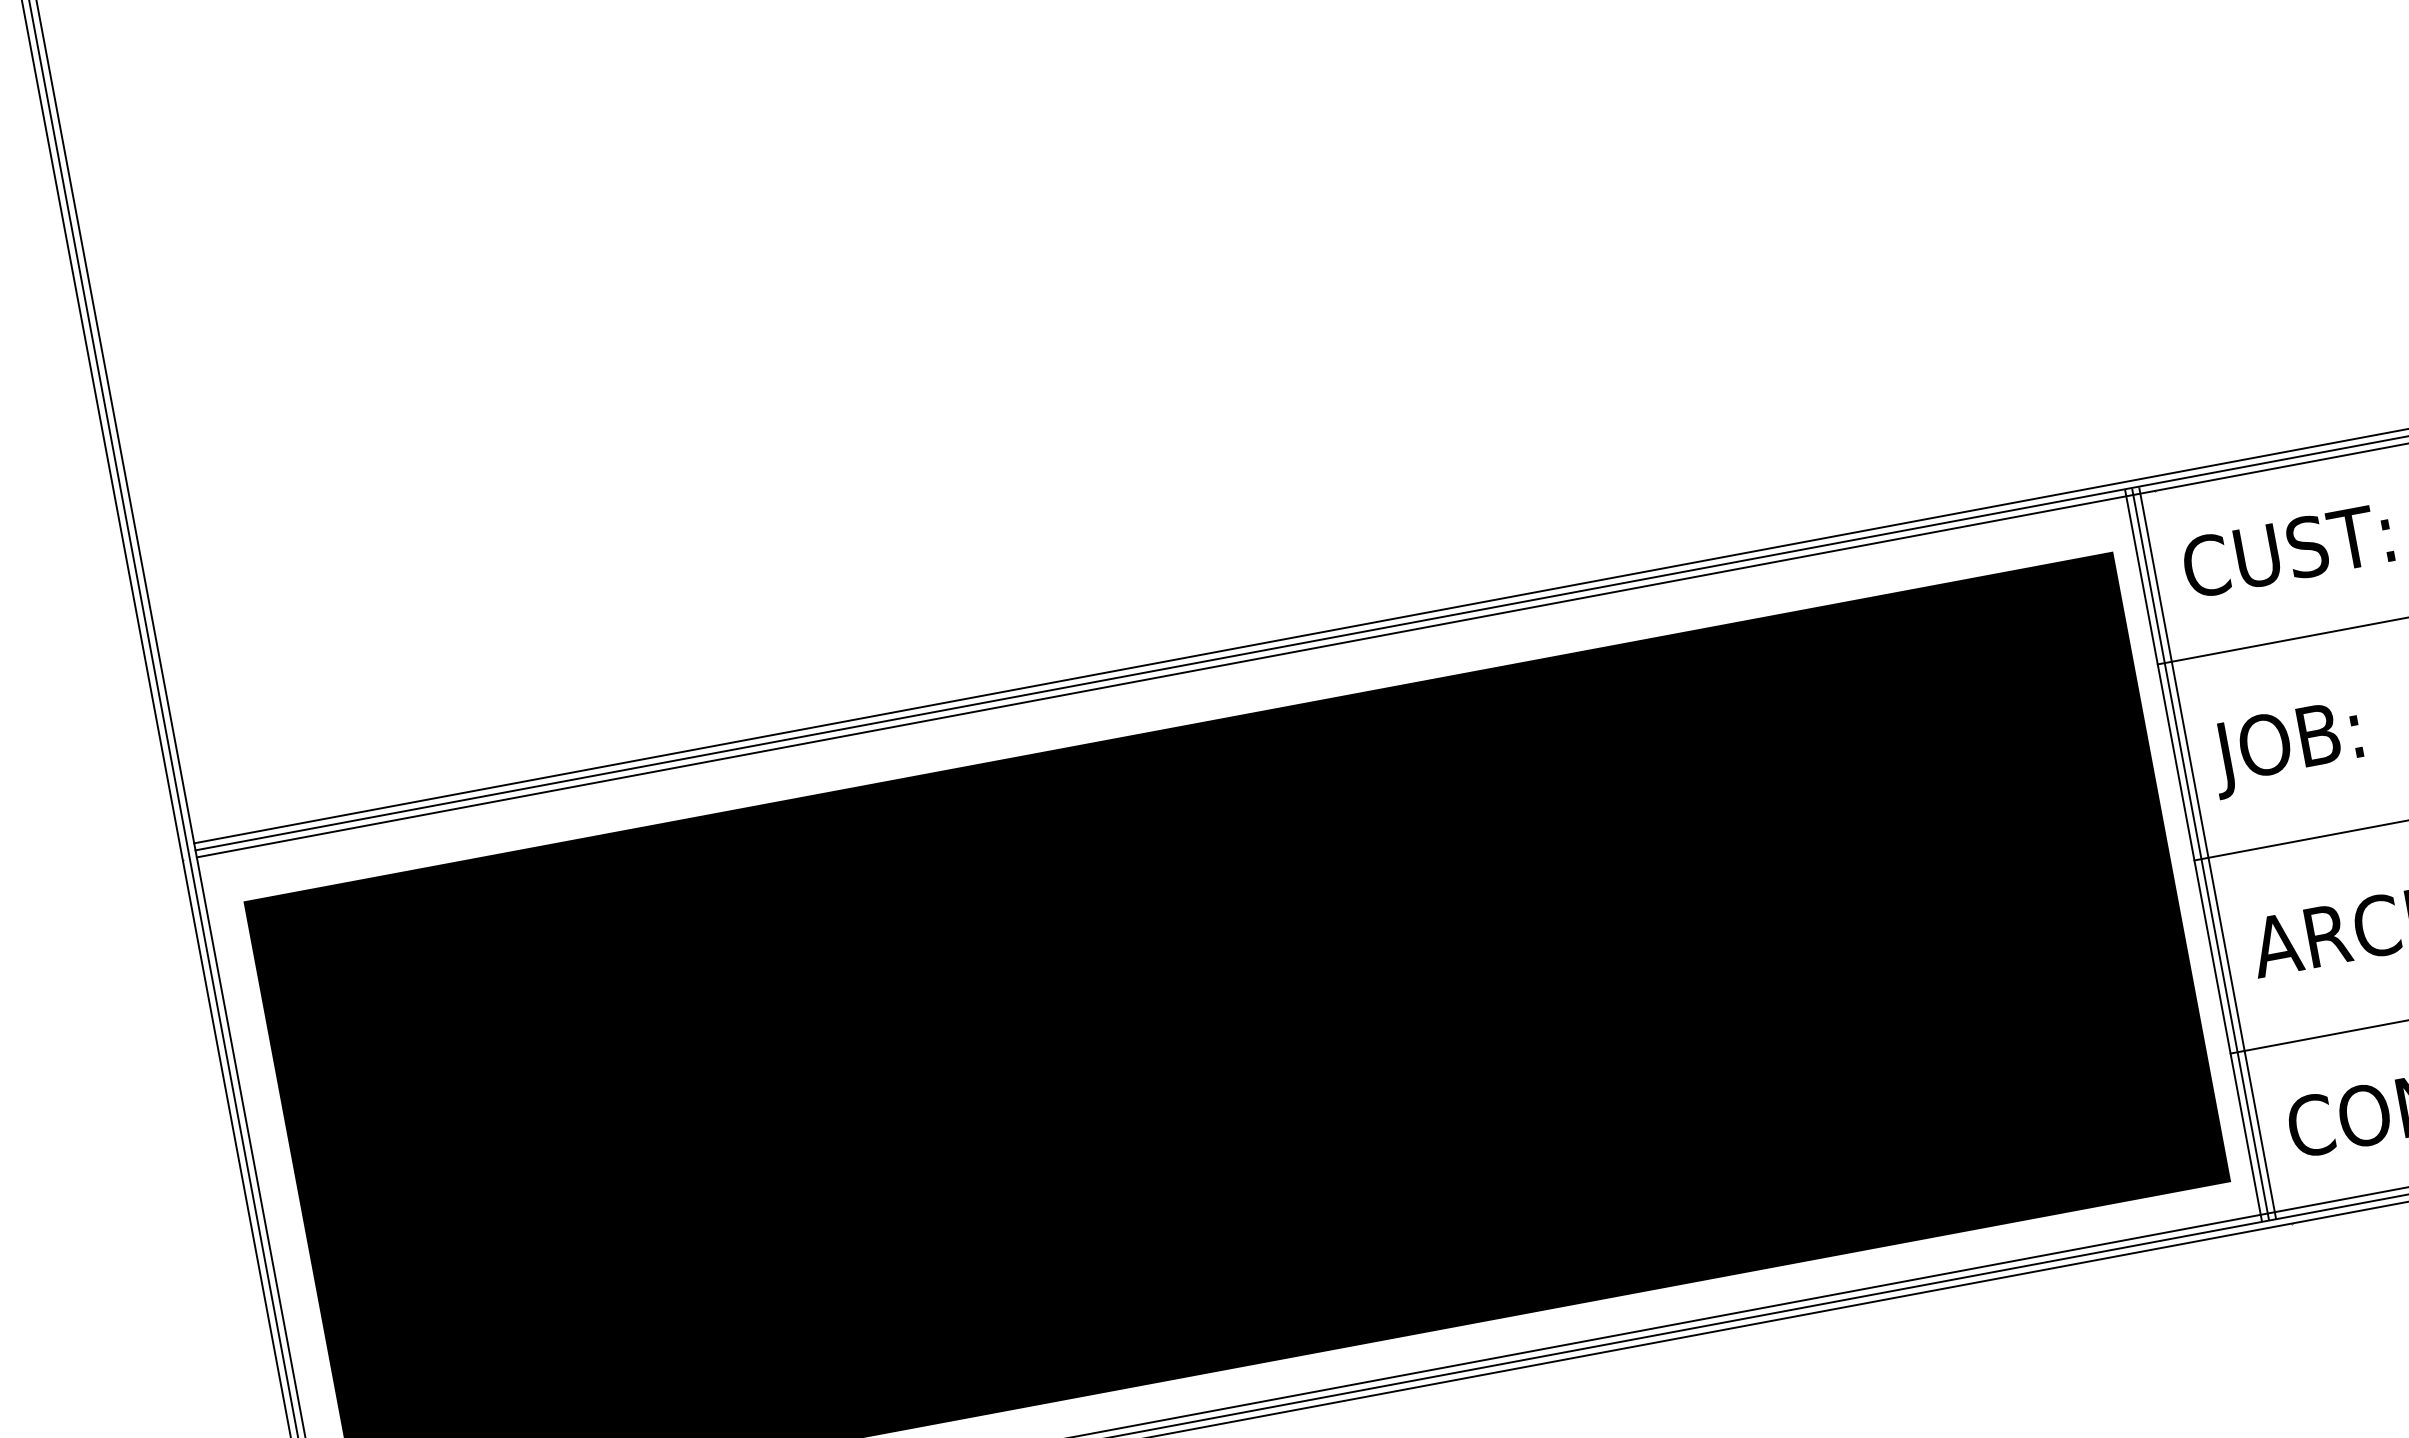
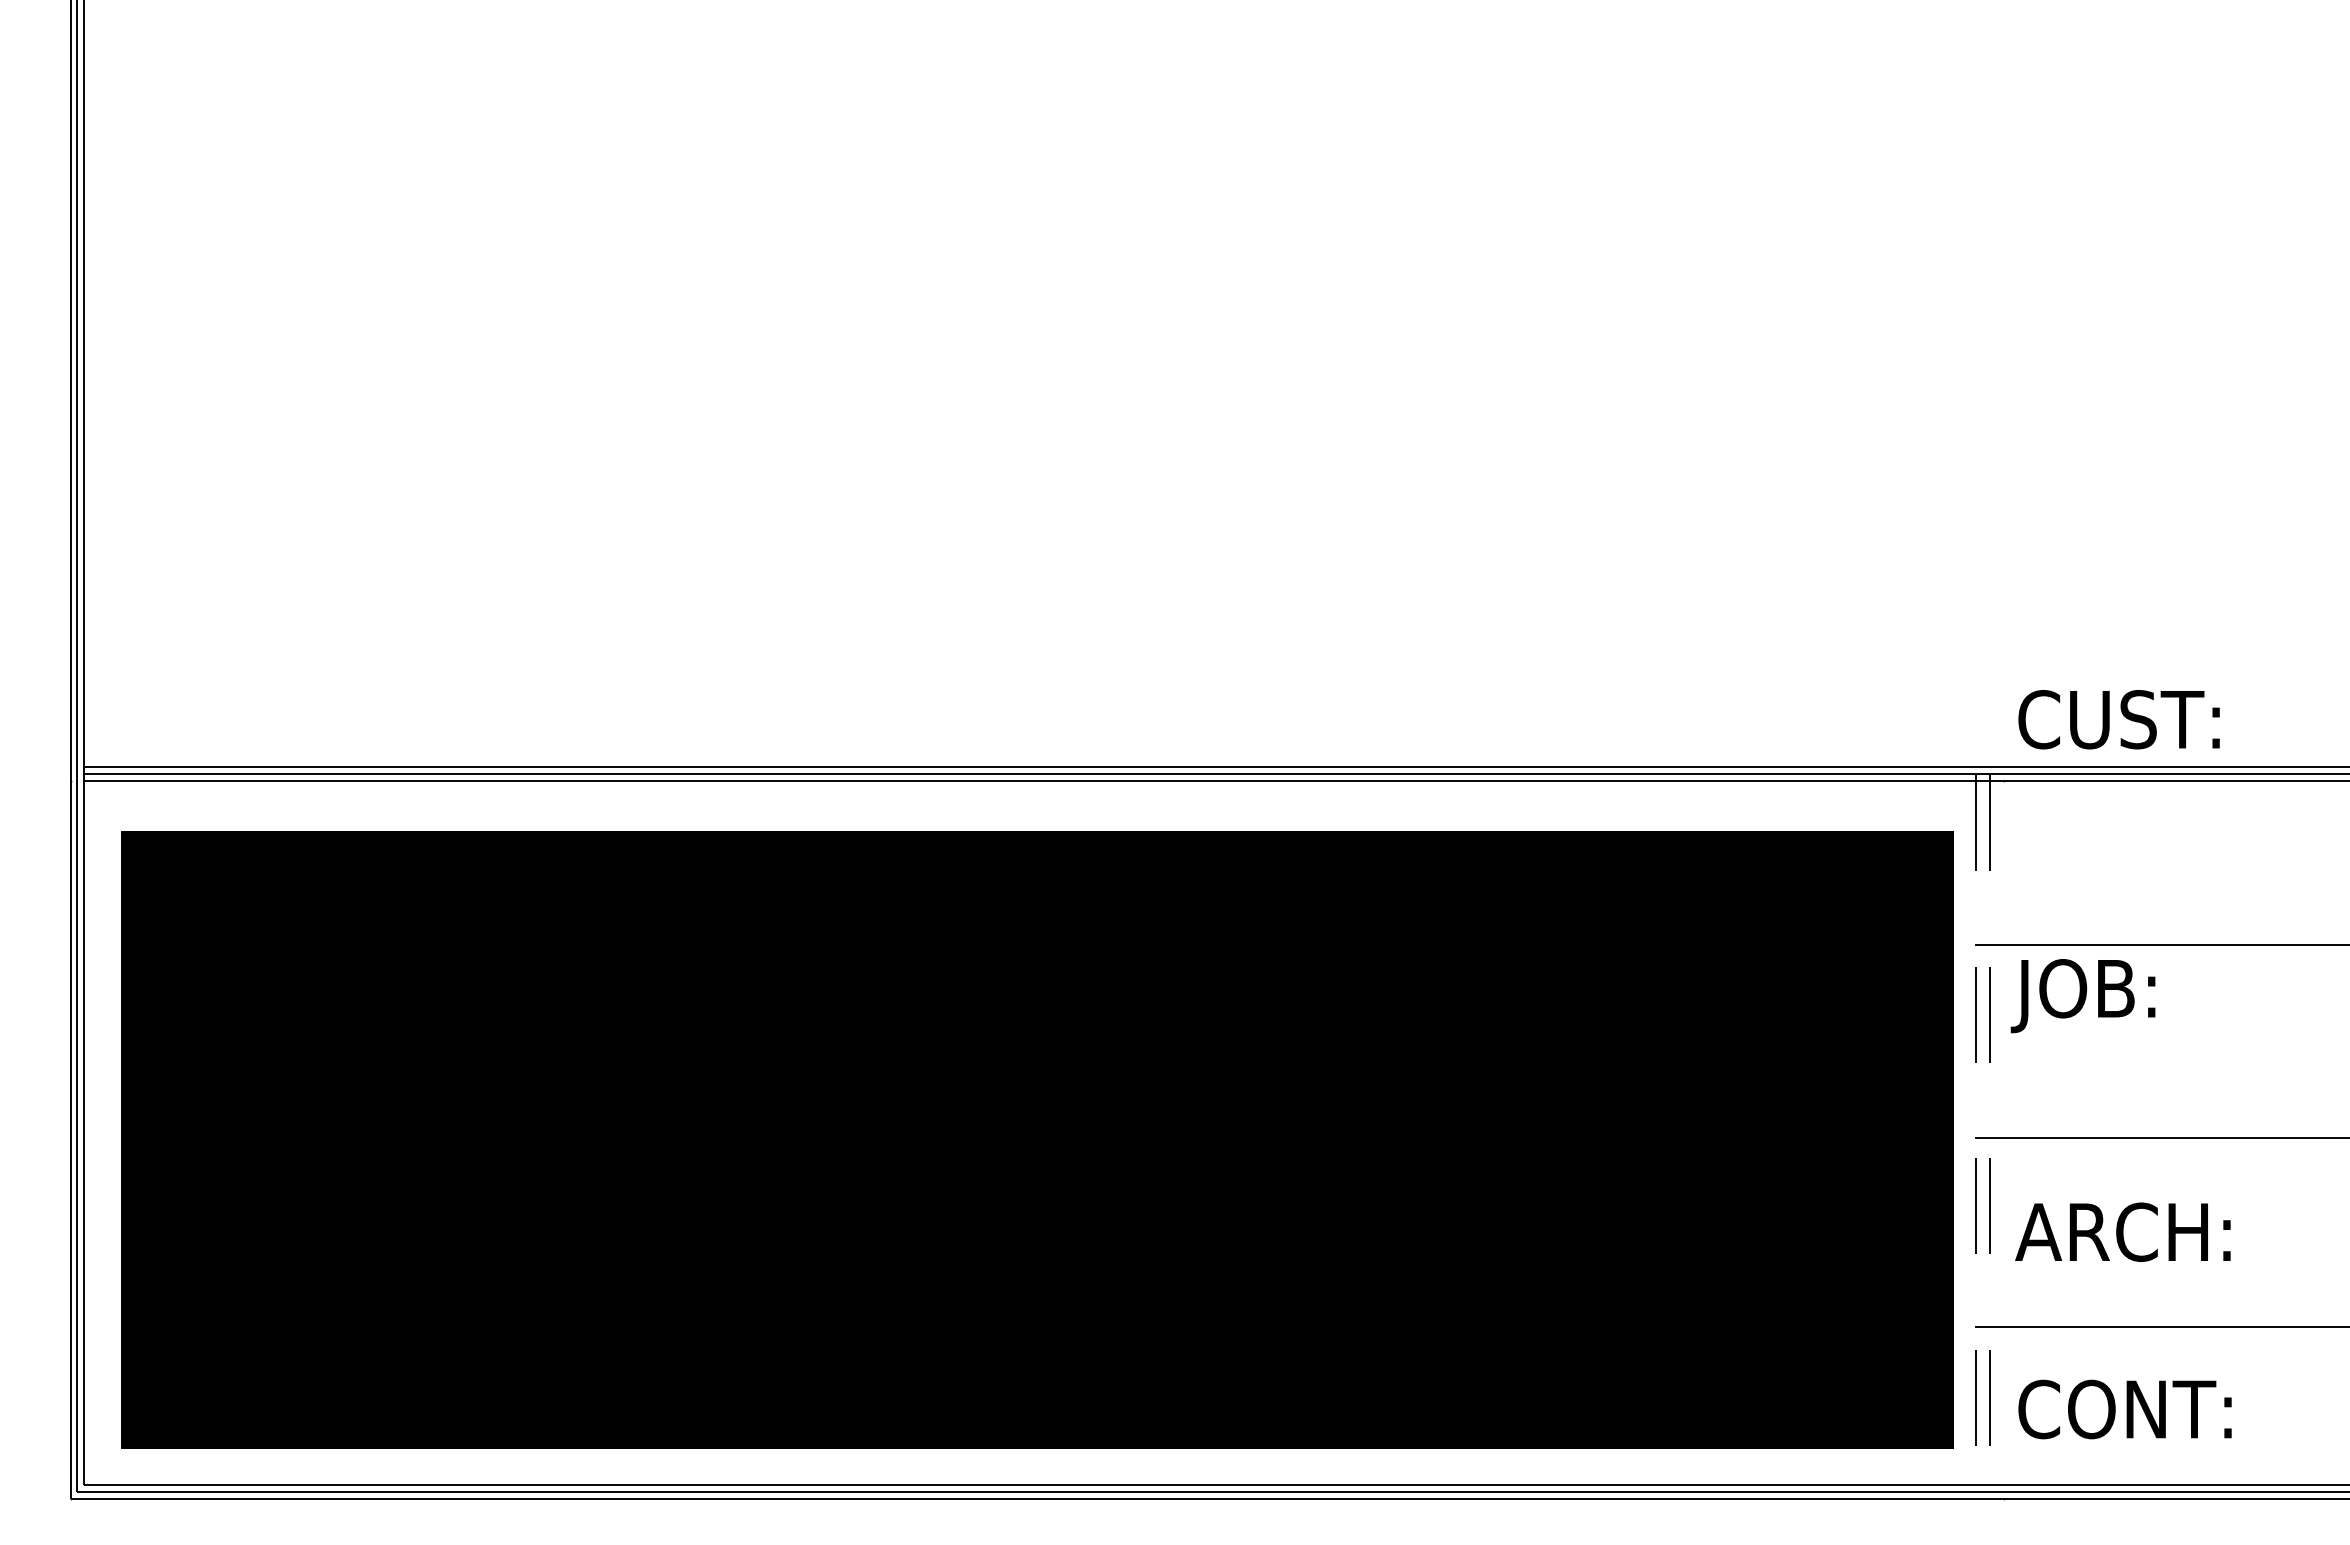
text: (2286, 550) -> (2118, 719), moved
text: (2286, 749) -> (2082, 996), moved
line: (2207, 853) -> (1989, 1133), solid -> dashed
line: (2200, 854) -> (1982, 1133), removed
line: (2193, 856) -> (1975, 1133), solid -> dashed

